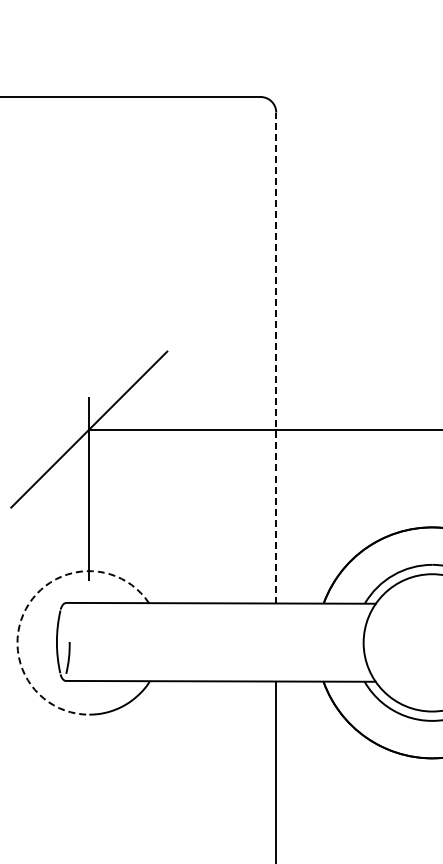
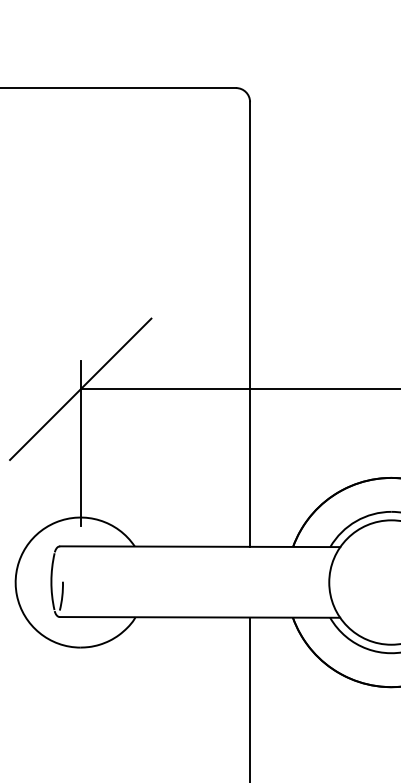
line: (276, 357) -> (250, 324), dashed -> solid
arc: (25, 609) -> (22, 552), dashed -> solid

